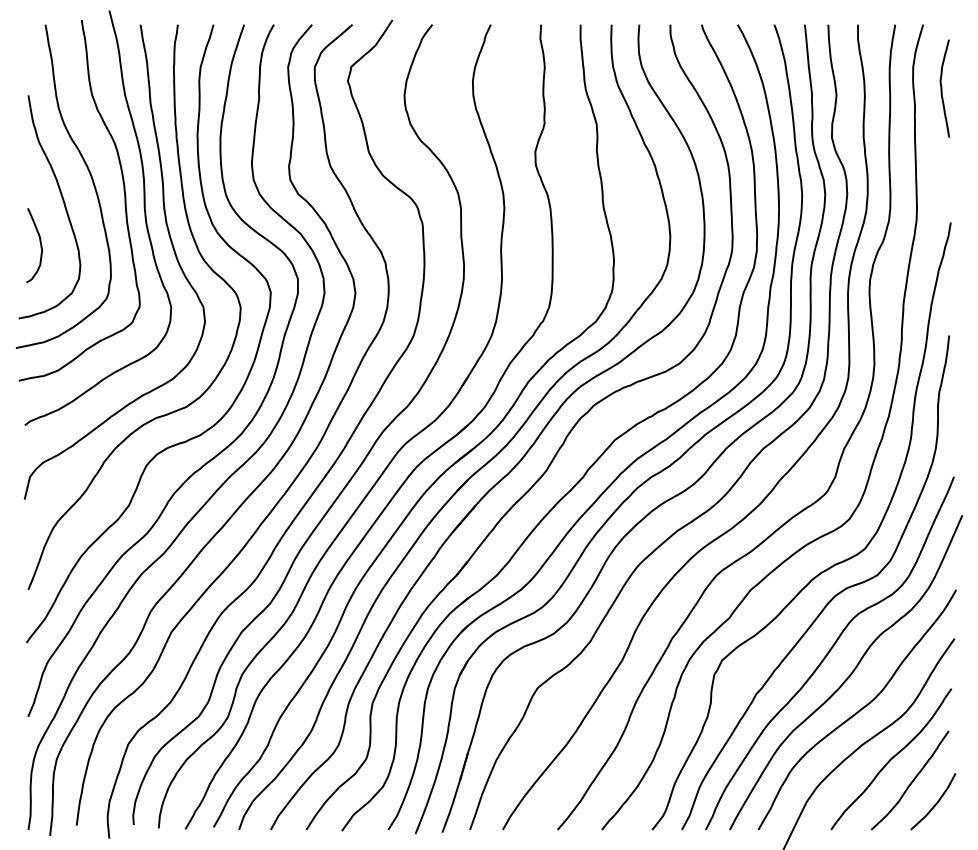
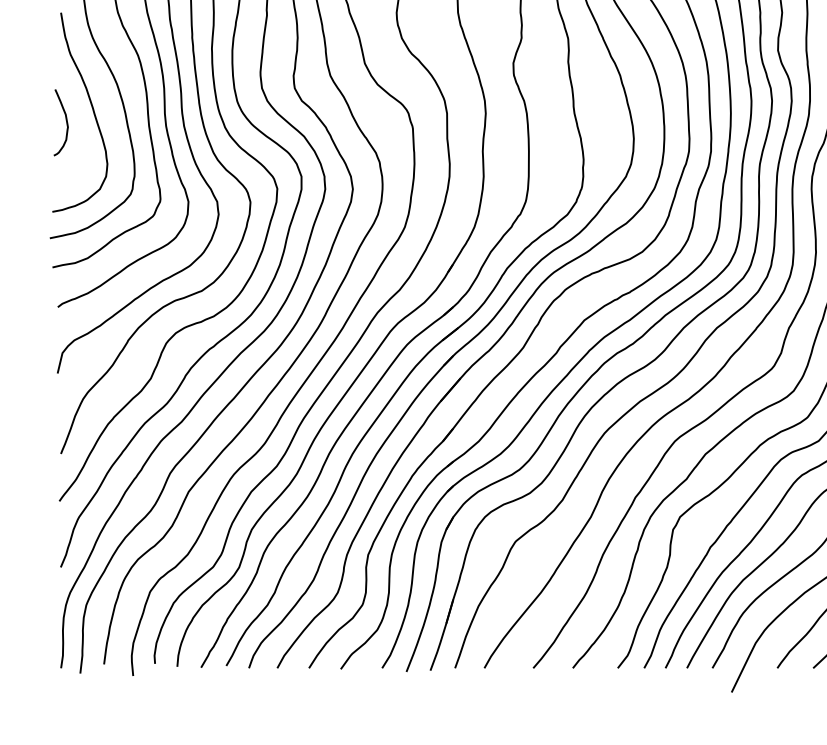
curve: (39, 242) -> (65, 119), moved

